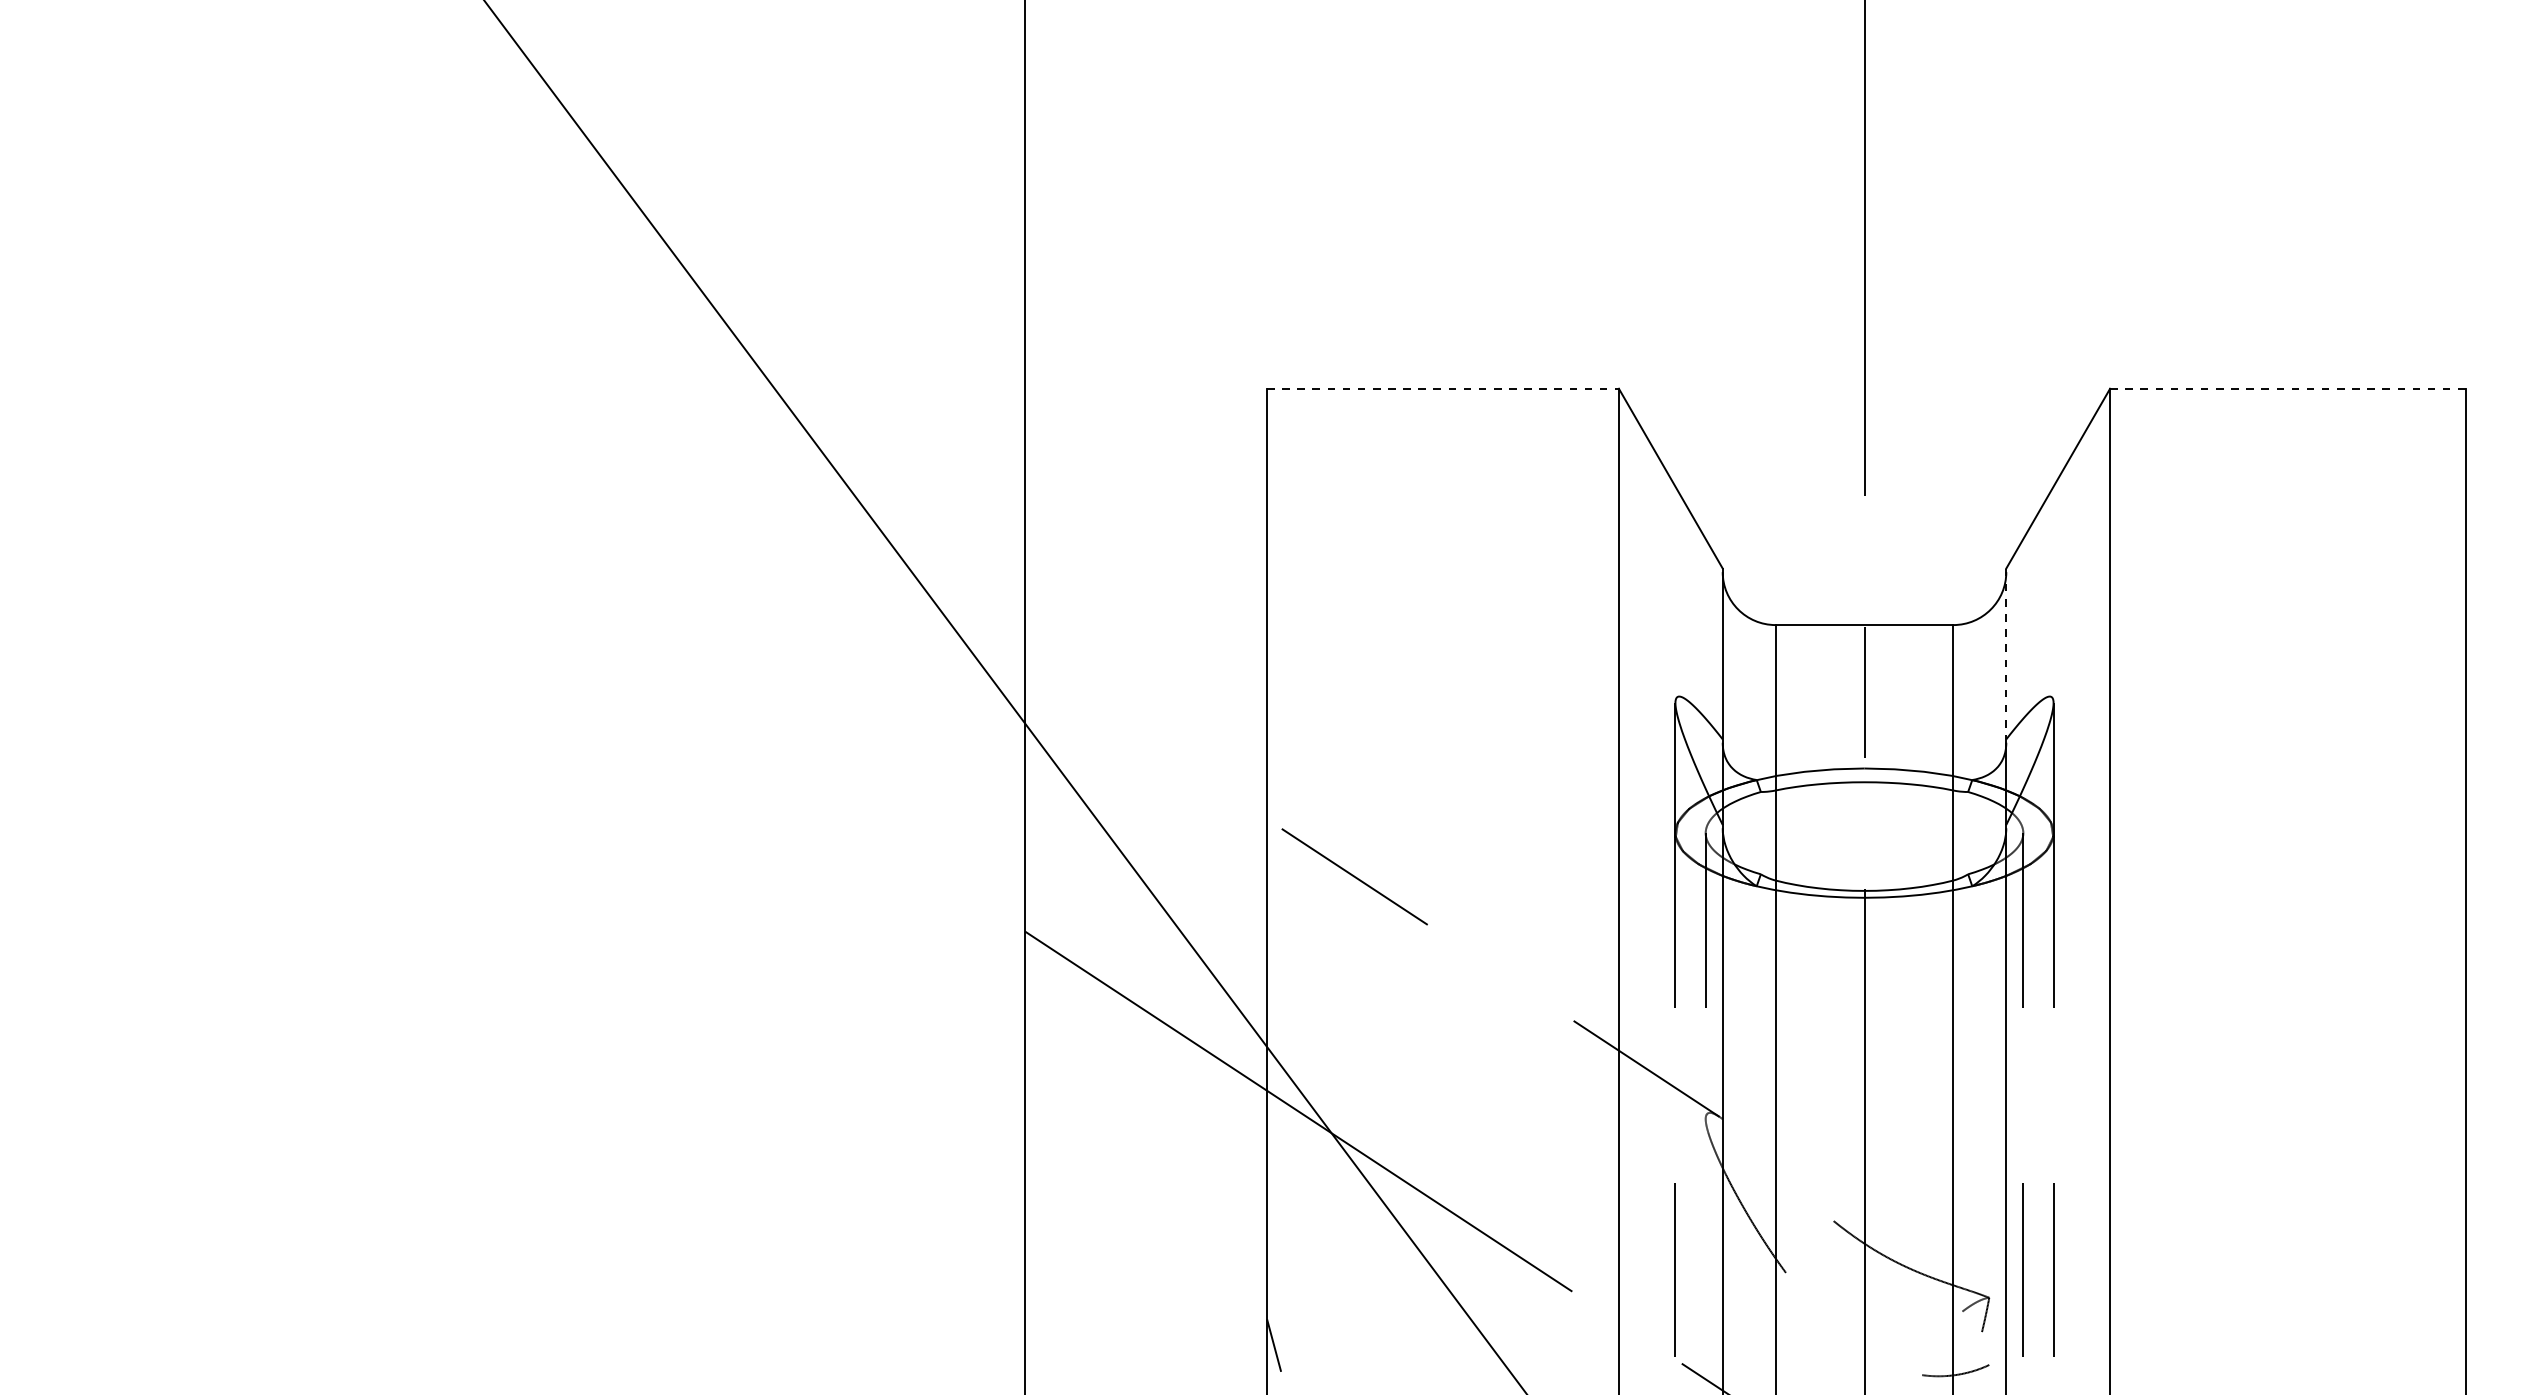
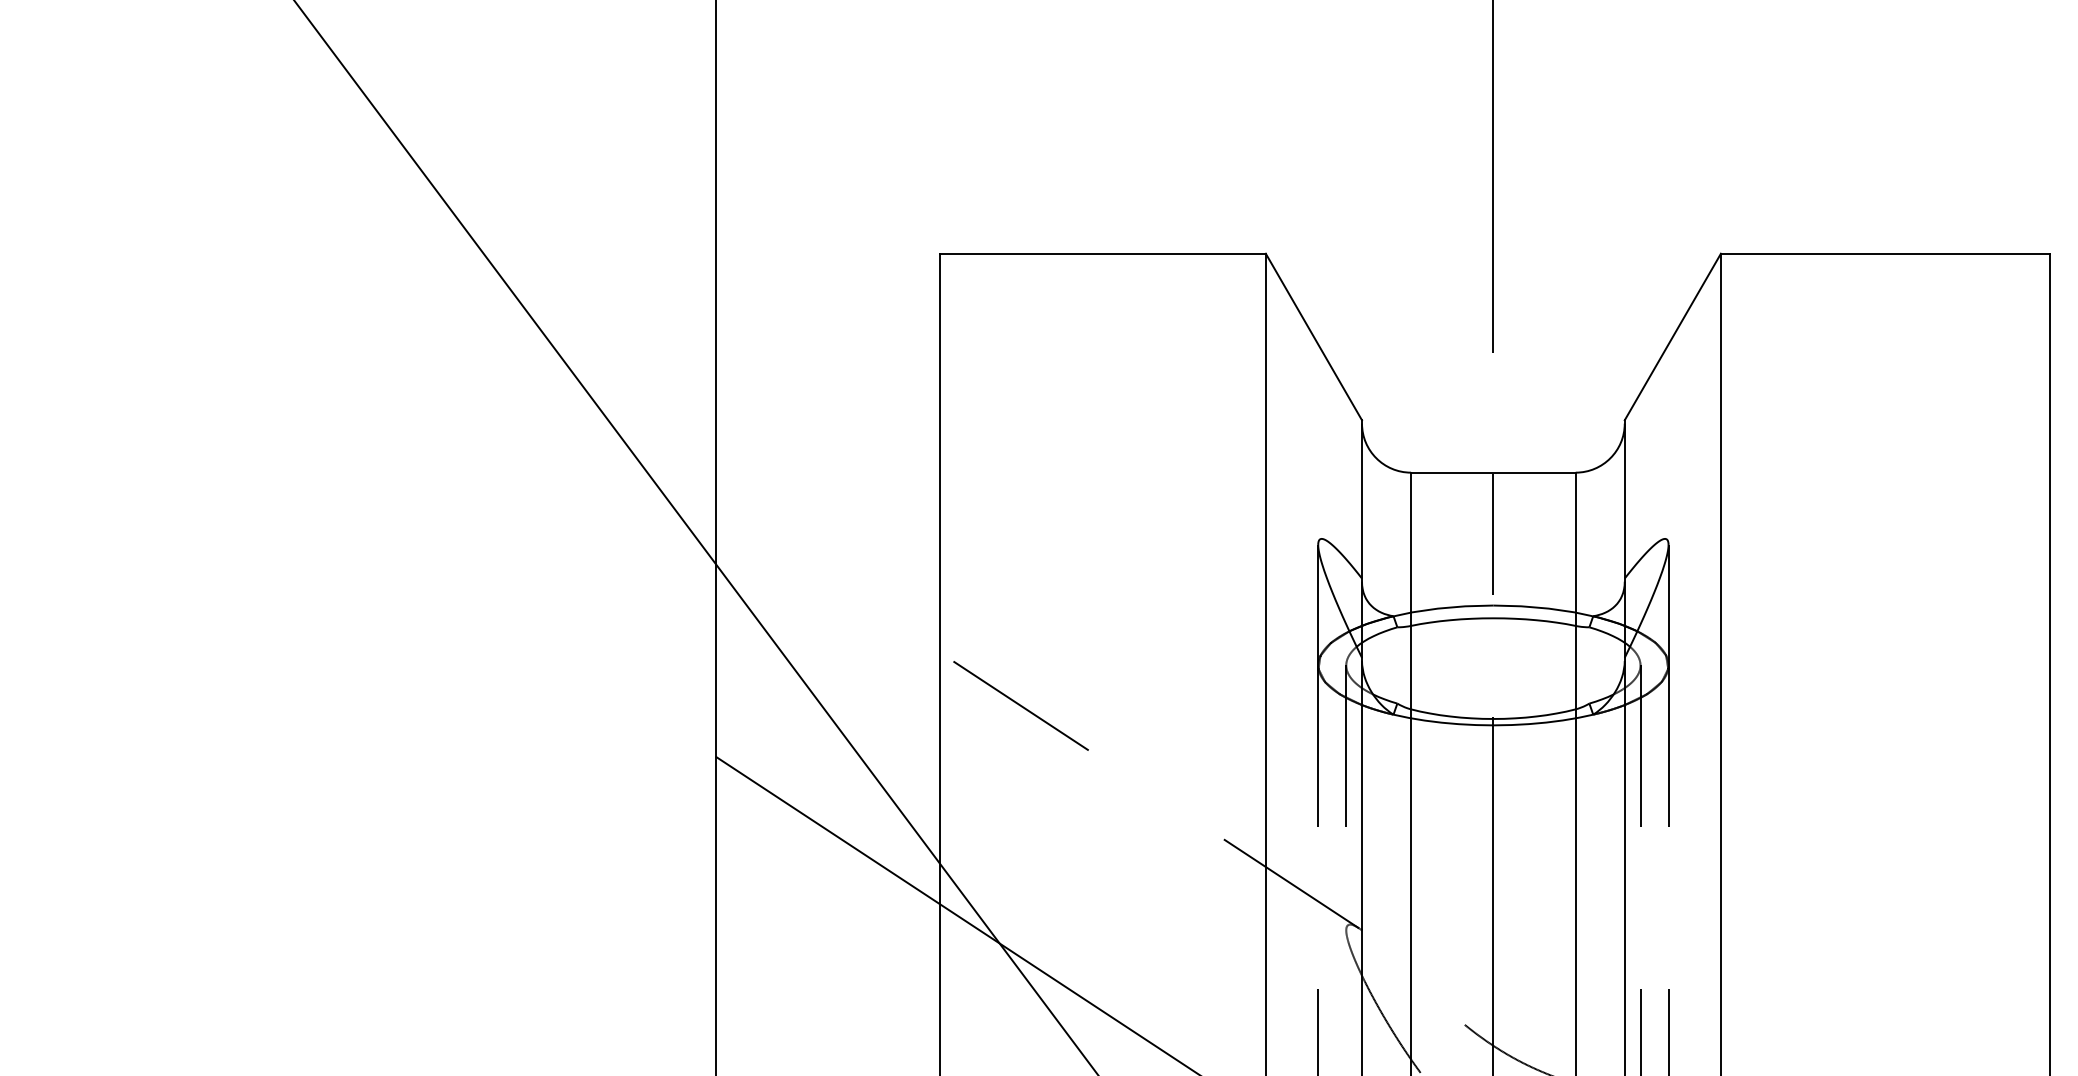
line: (1443, 388) -> (1103, 253), dashed -> solid
line: (2287, 388) -> (1885, 253), dashed -> solid
line: (2006, 655) -> (1624, 500), dashed -> solid

